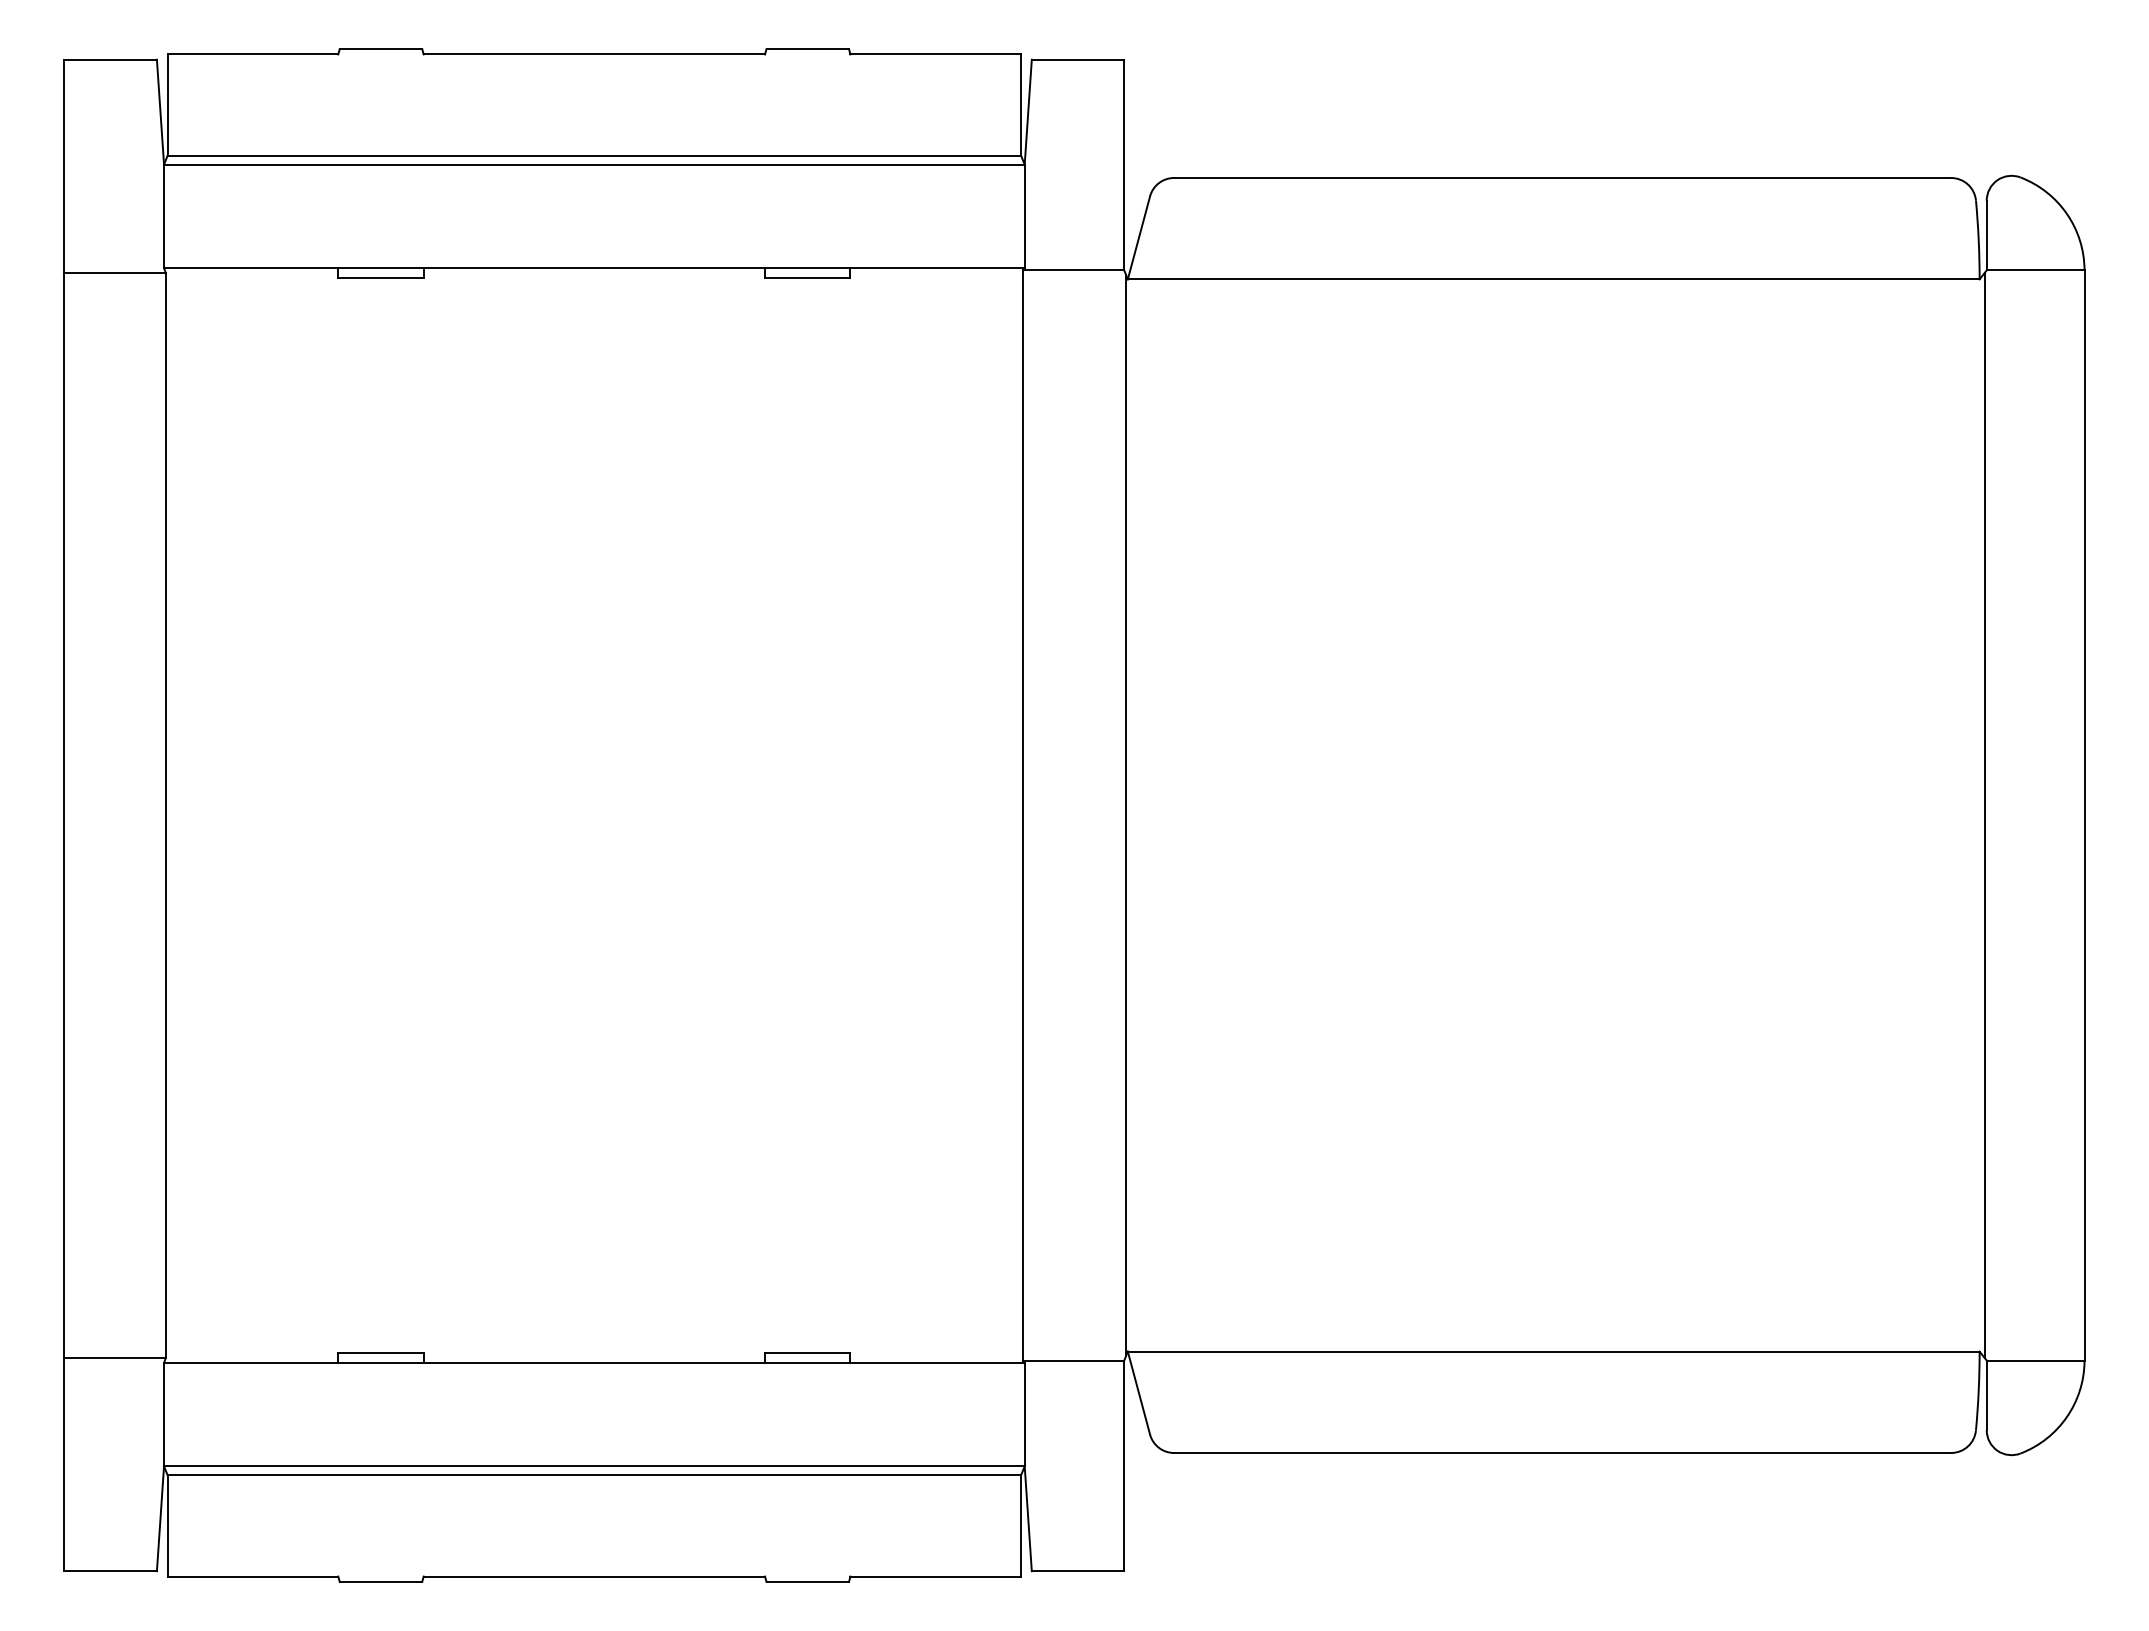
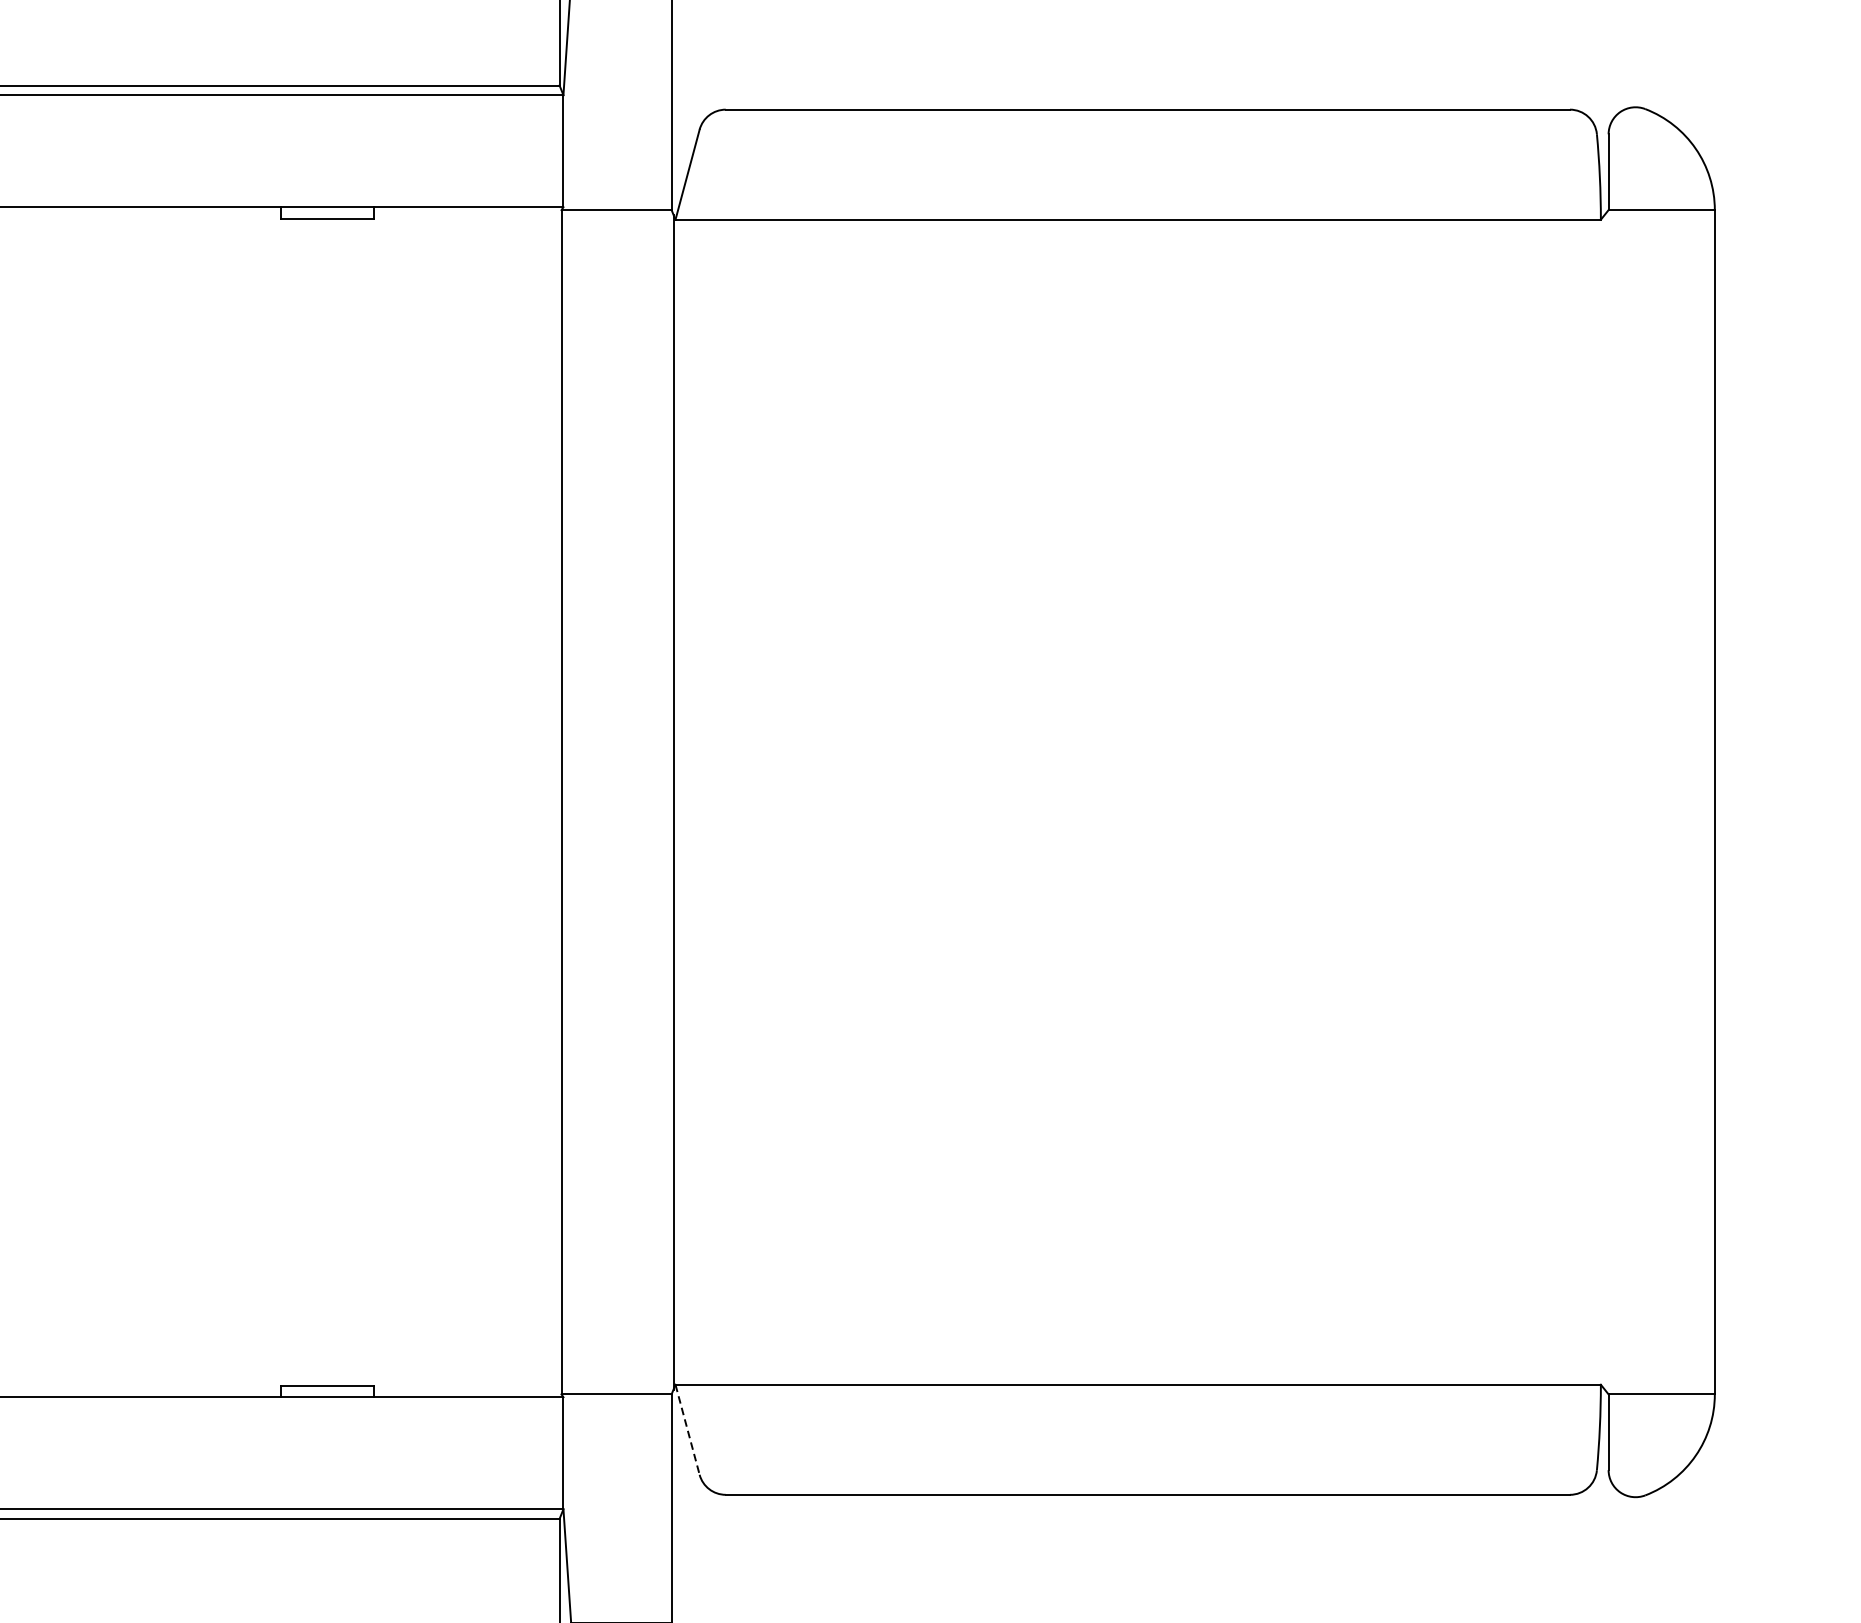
line: (1984, 815) -> (1606, 802), removed
line: (1138, 1393) -> (687, 1430), solid -> dashed

